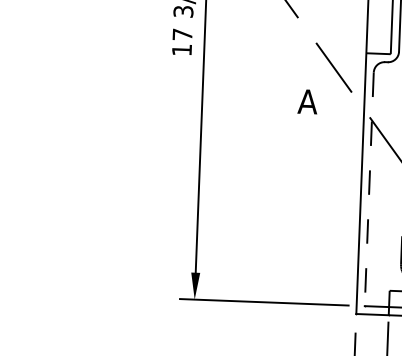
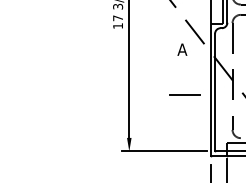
line: (370, 189) -> (215, 92), dashed -> solid
line: (308, 190) -> (184, 94), added

